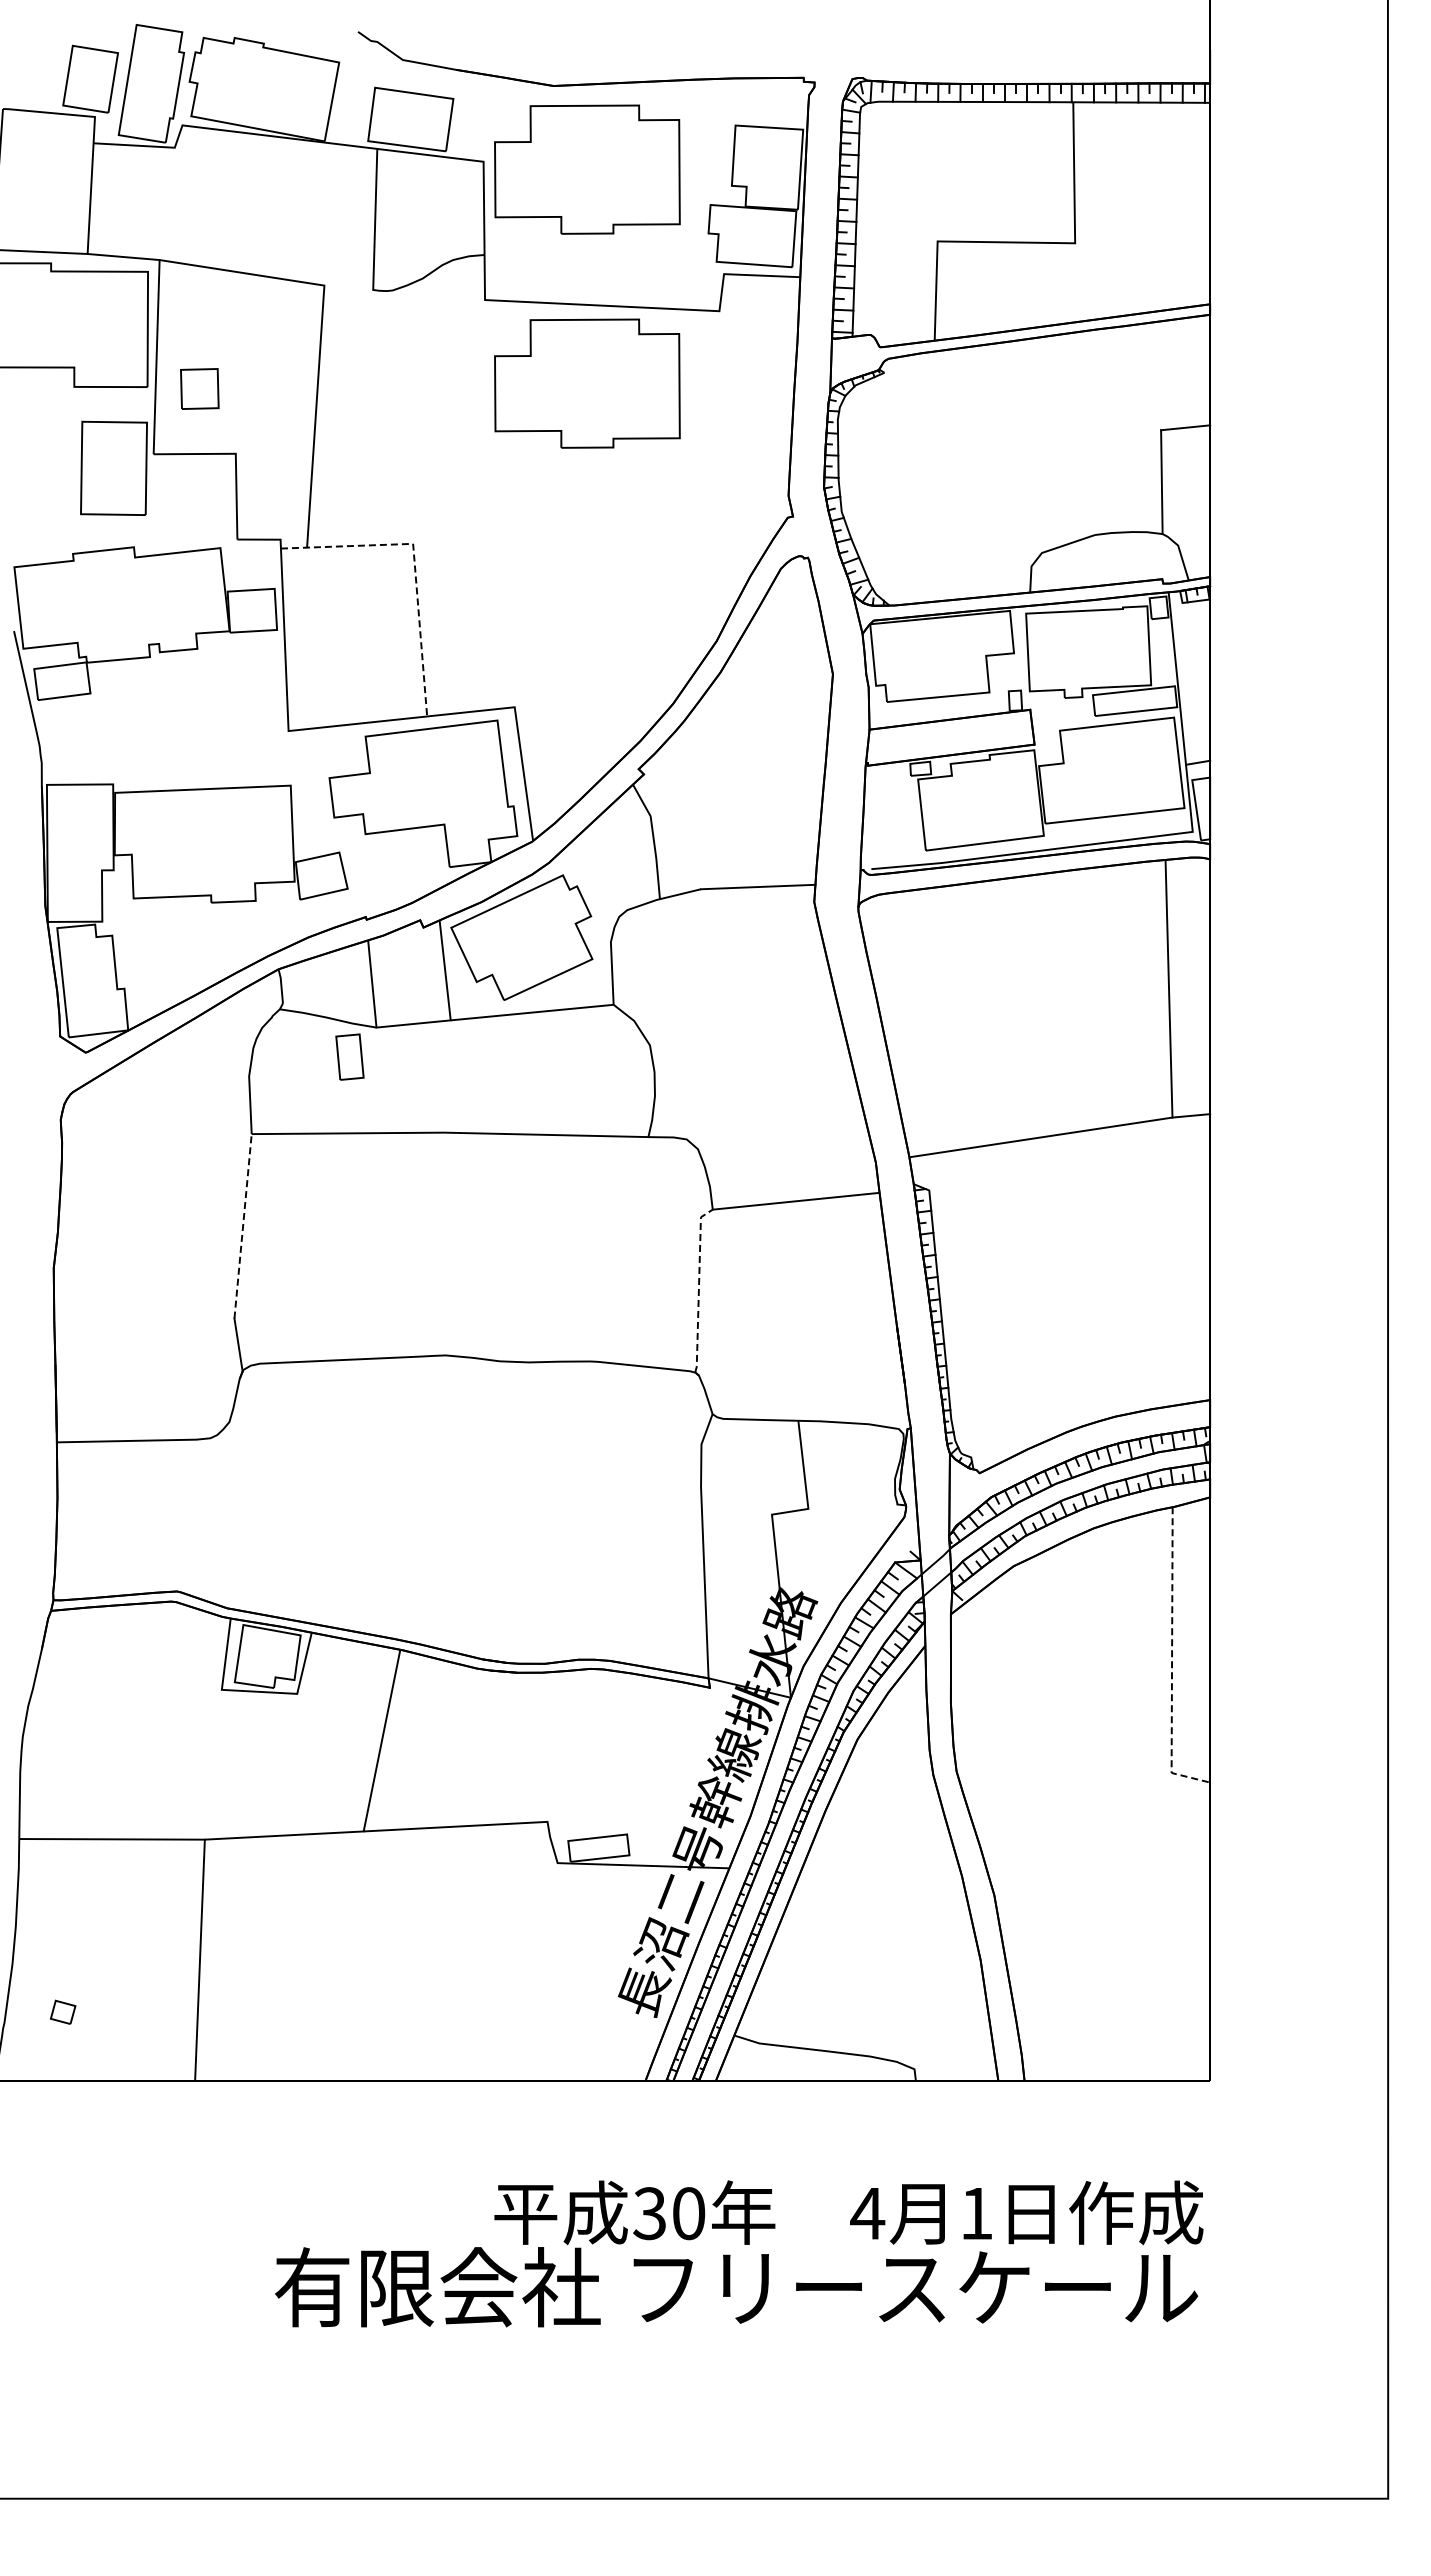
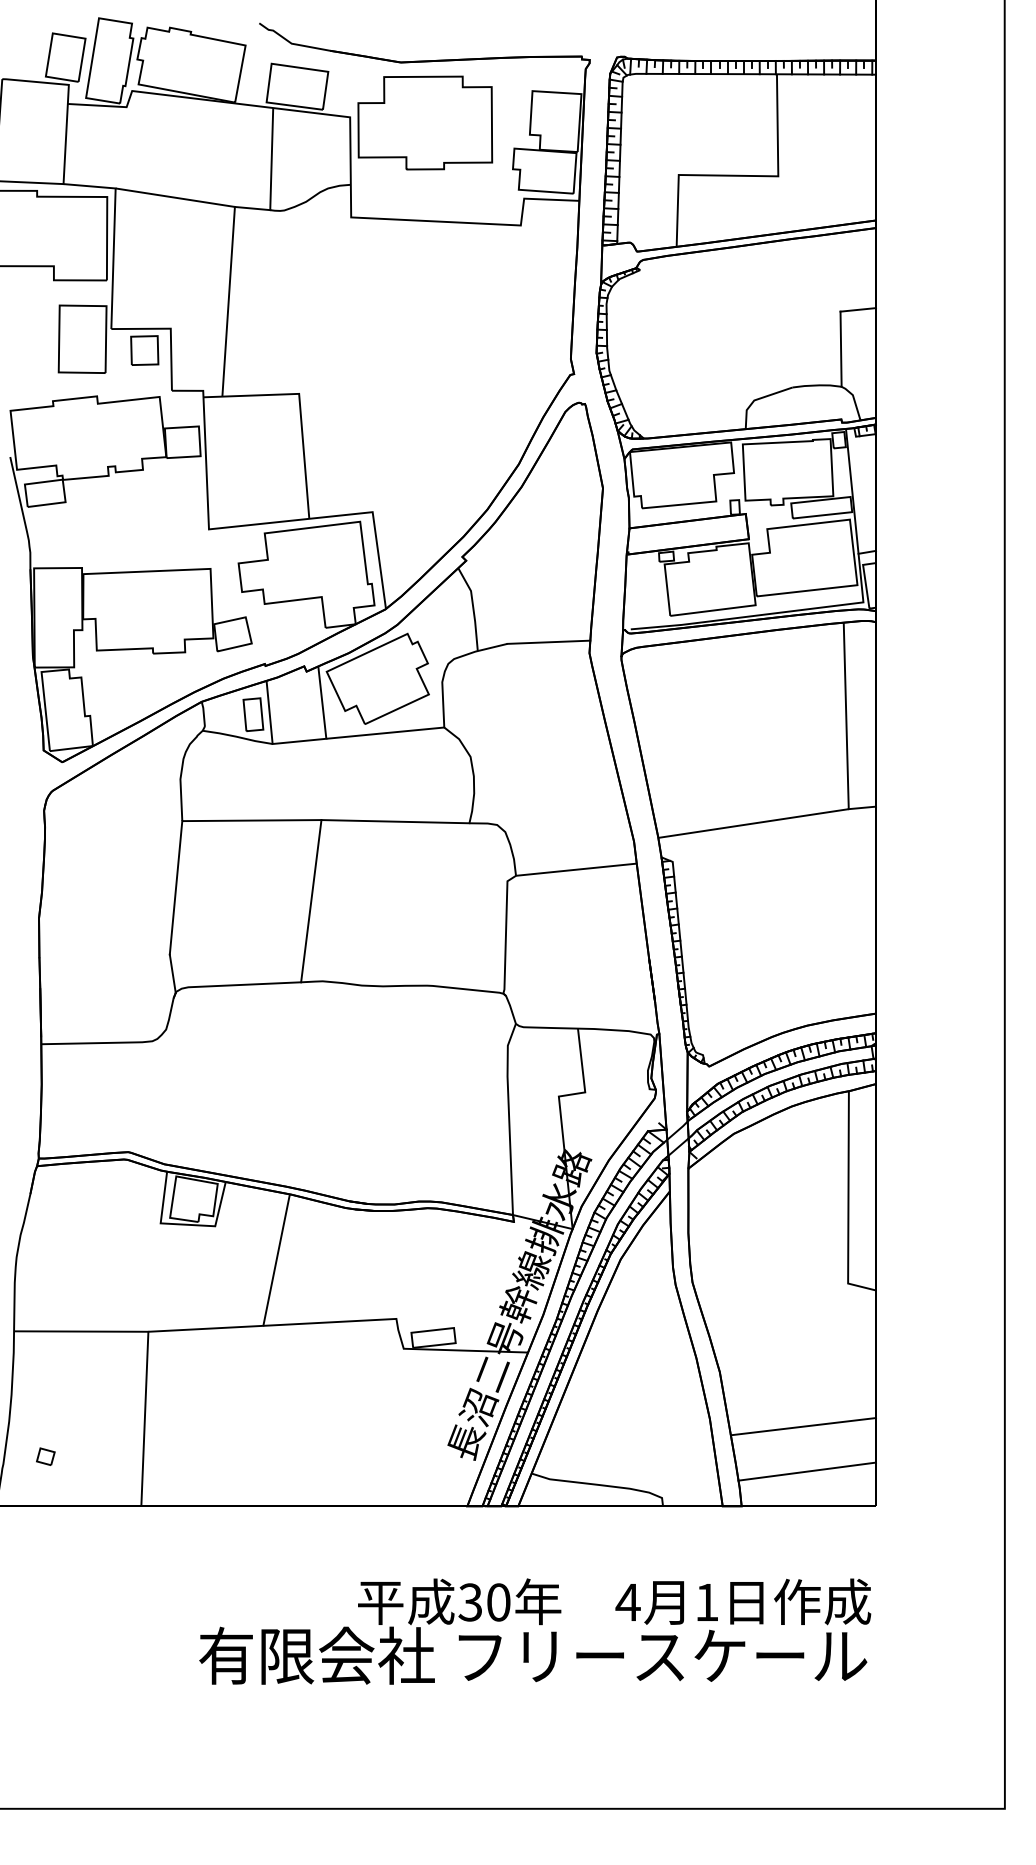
line: (348, 287) -> (252, 208), added
part: (587, 383) -> (425, 277), removed
part: (199, 388) -> (144, 350), moved
line: (414, 563) -> (300, 408), dashed -> solid
part: (349, 1056) -> (253, 714), moved
line: (243, 1226) -> (176, 887), dashed -> solid
line: (429, 1244) -> (310, 901), added
line: (698, 1288) -> (505, 932), dashed -> solid
line: (1172, 1661) -> (848, 1202), dashed -> solid
line: (1109, 1970) -> (803, 1426), added
line: (1115, 2032) -> (807, 1471), added

